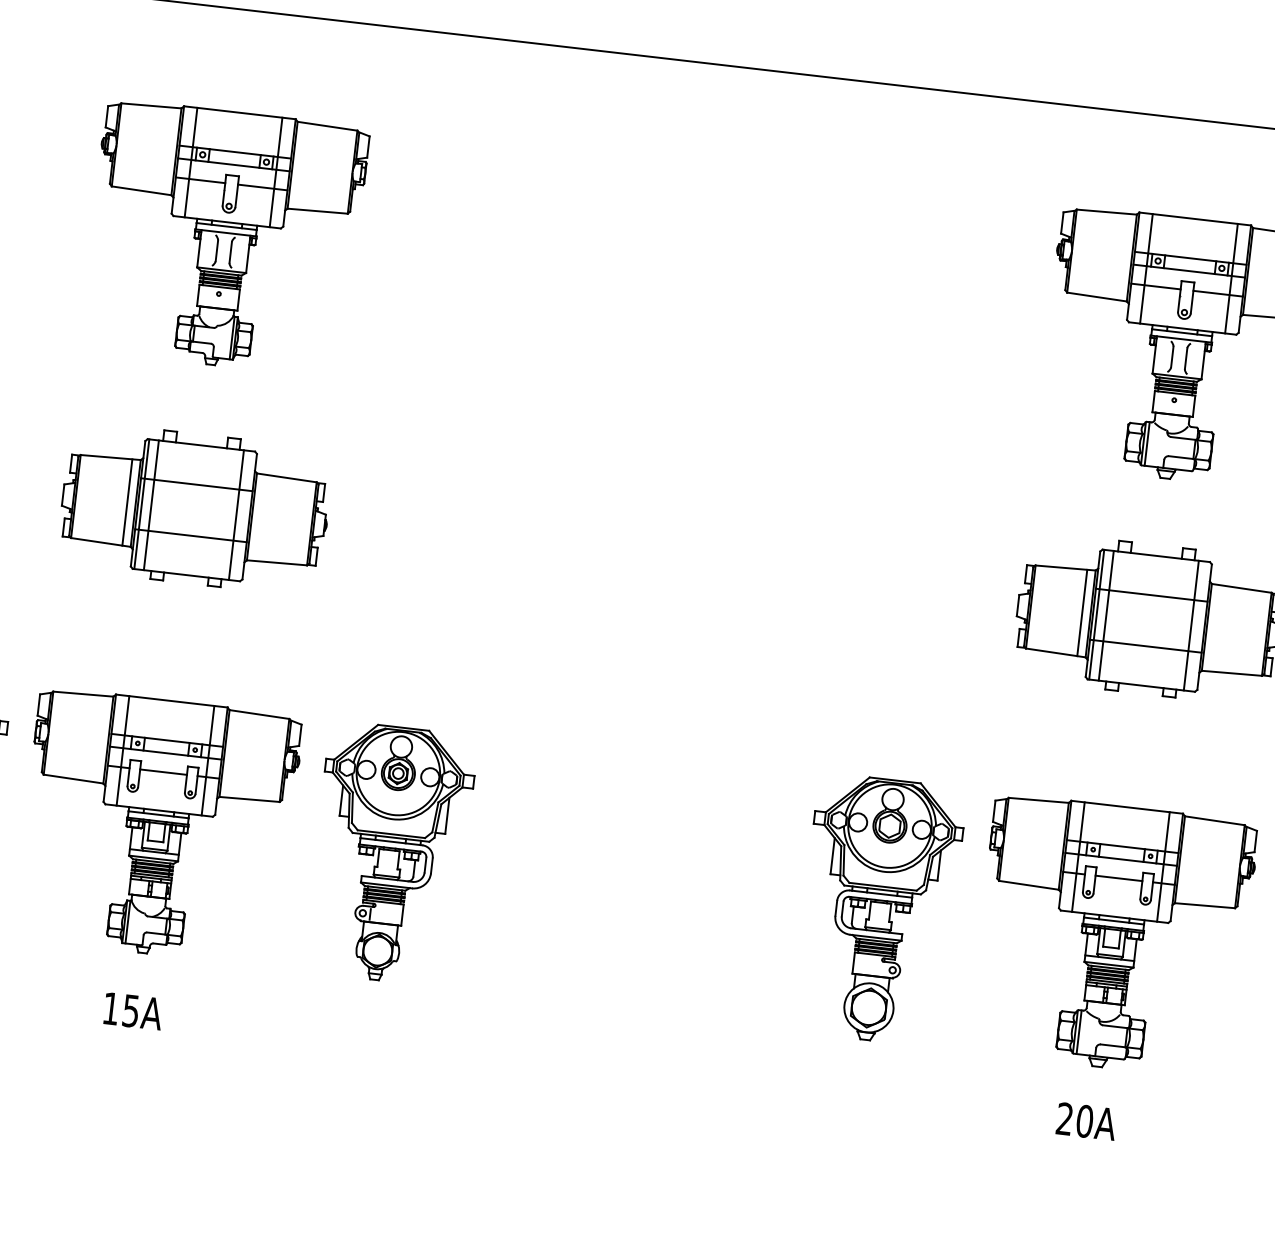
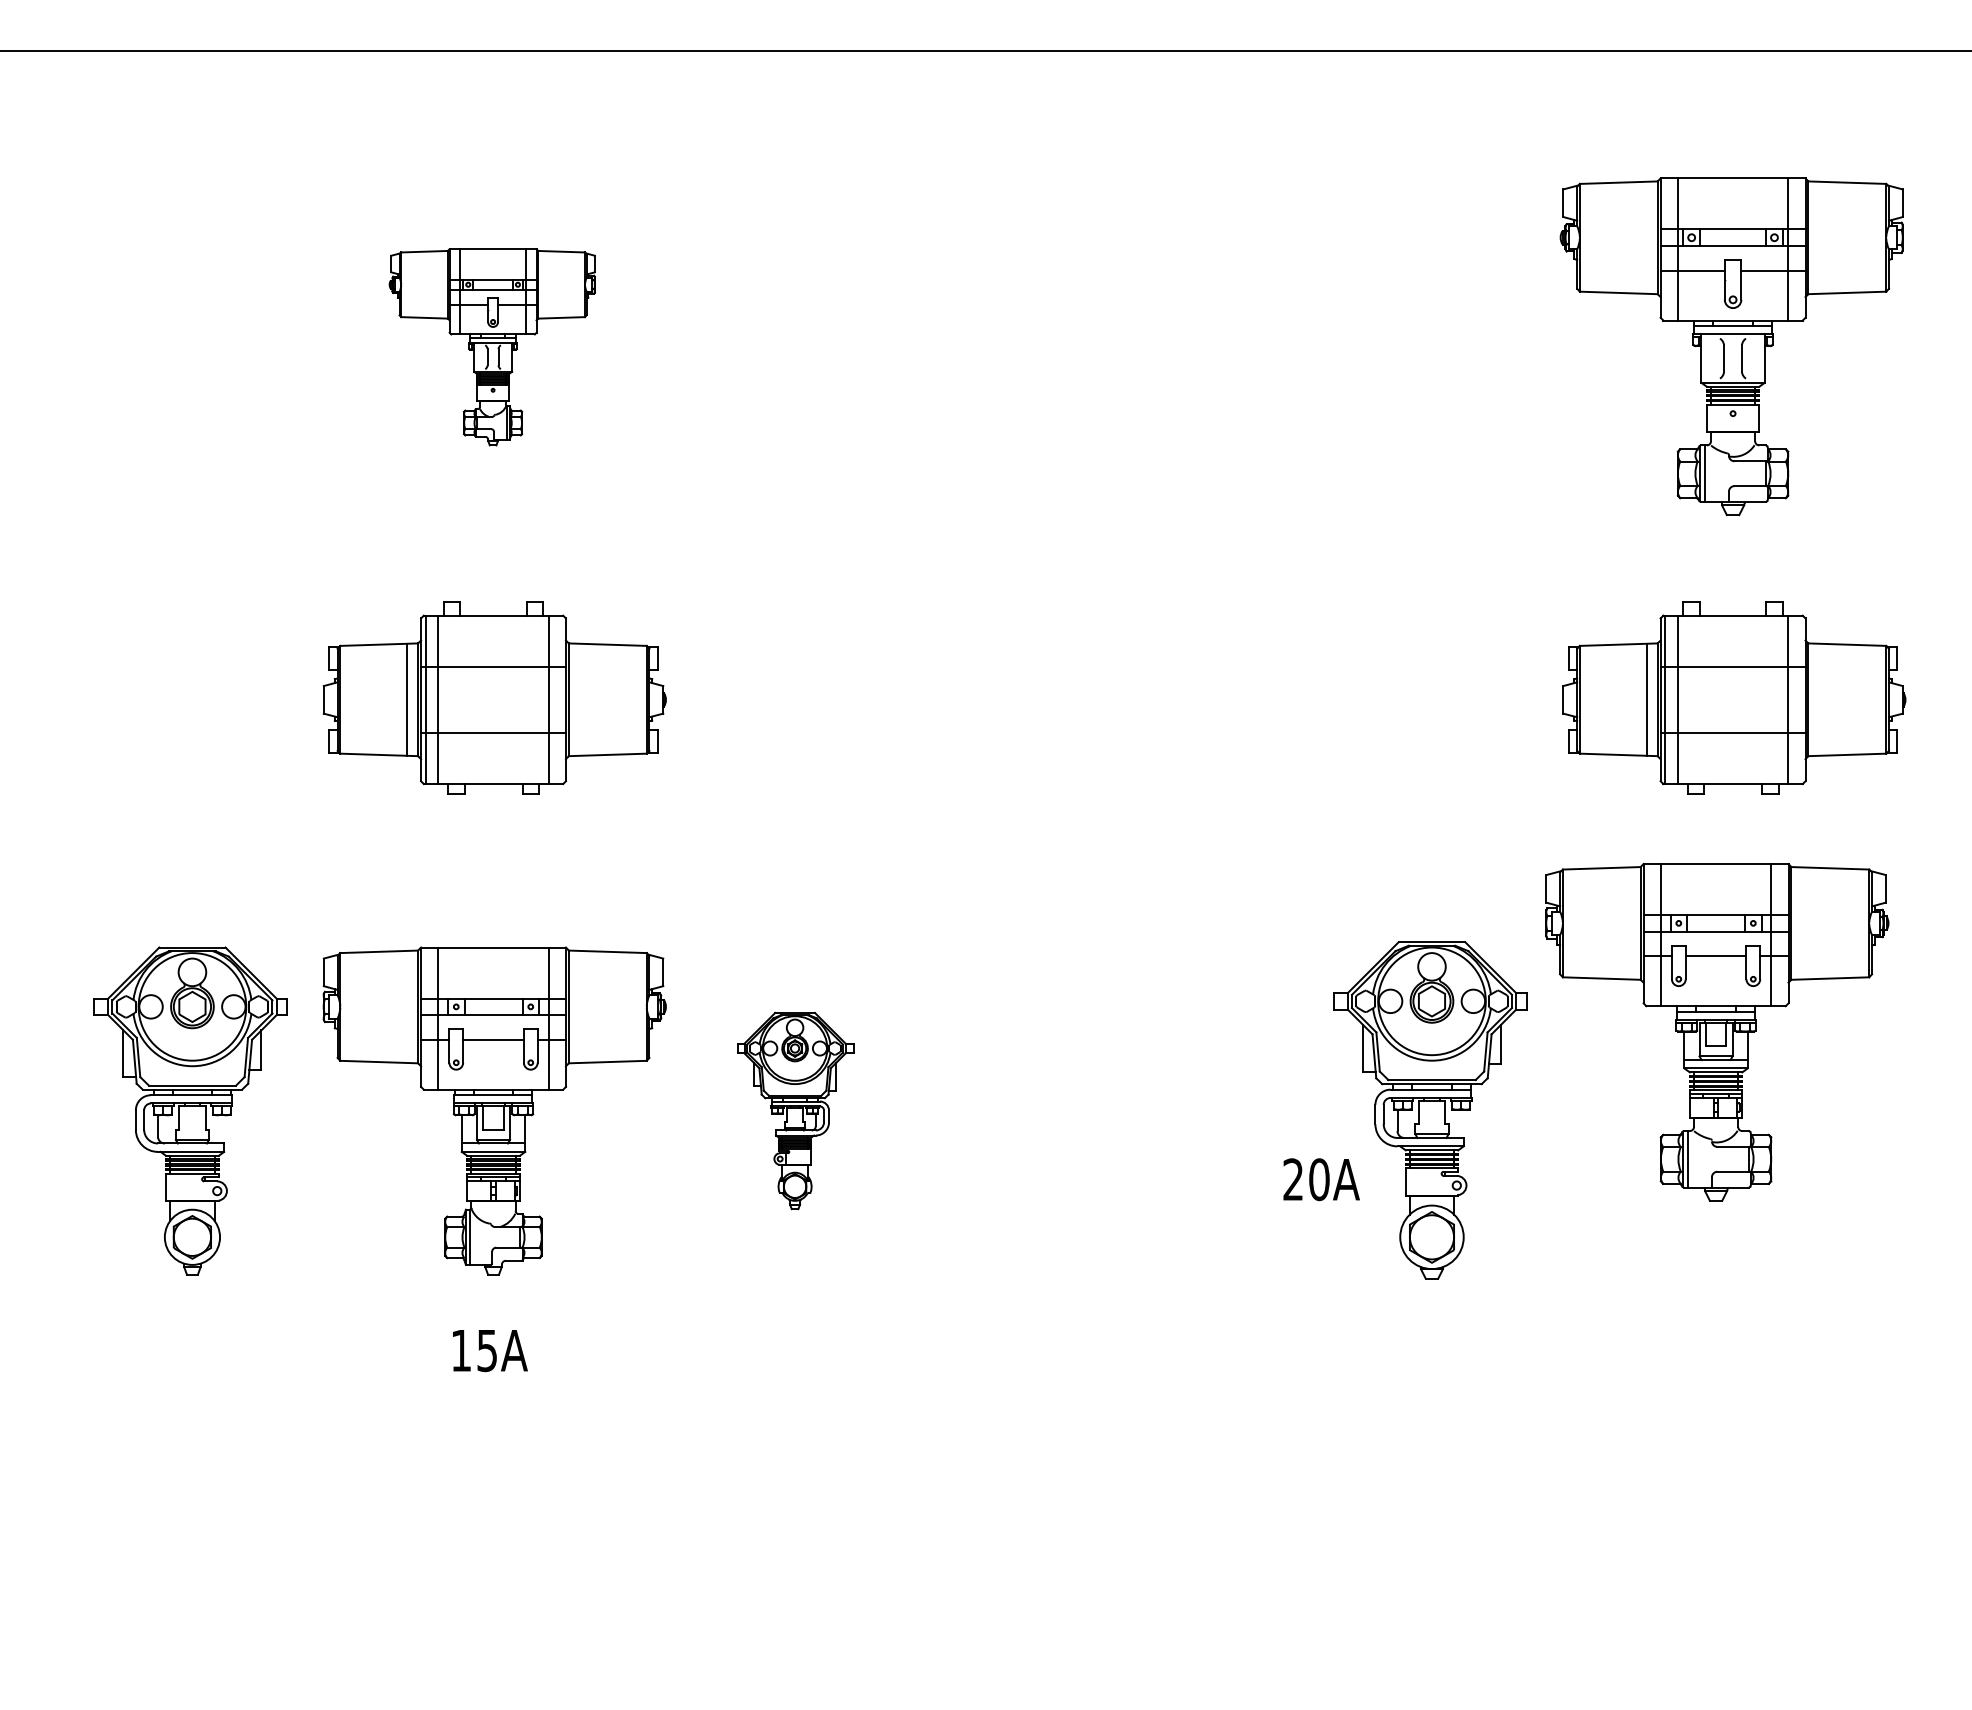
part: (224, 237) -> (492, 346), size x0.6
part: (389, 853) -> (795, 1110), size x0.6
part: (1113, 937) -> (1717, 1032), moved
text: (1086, 1121) -> (1321, 1179), moved

